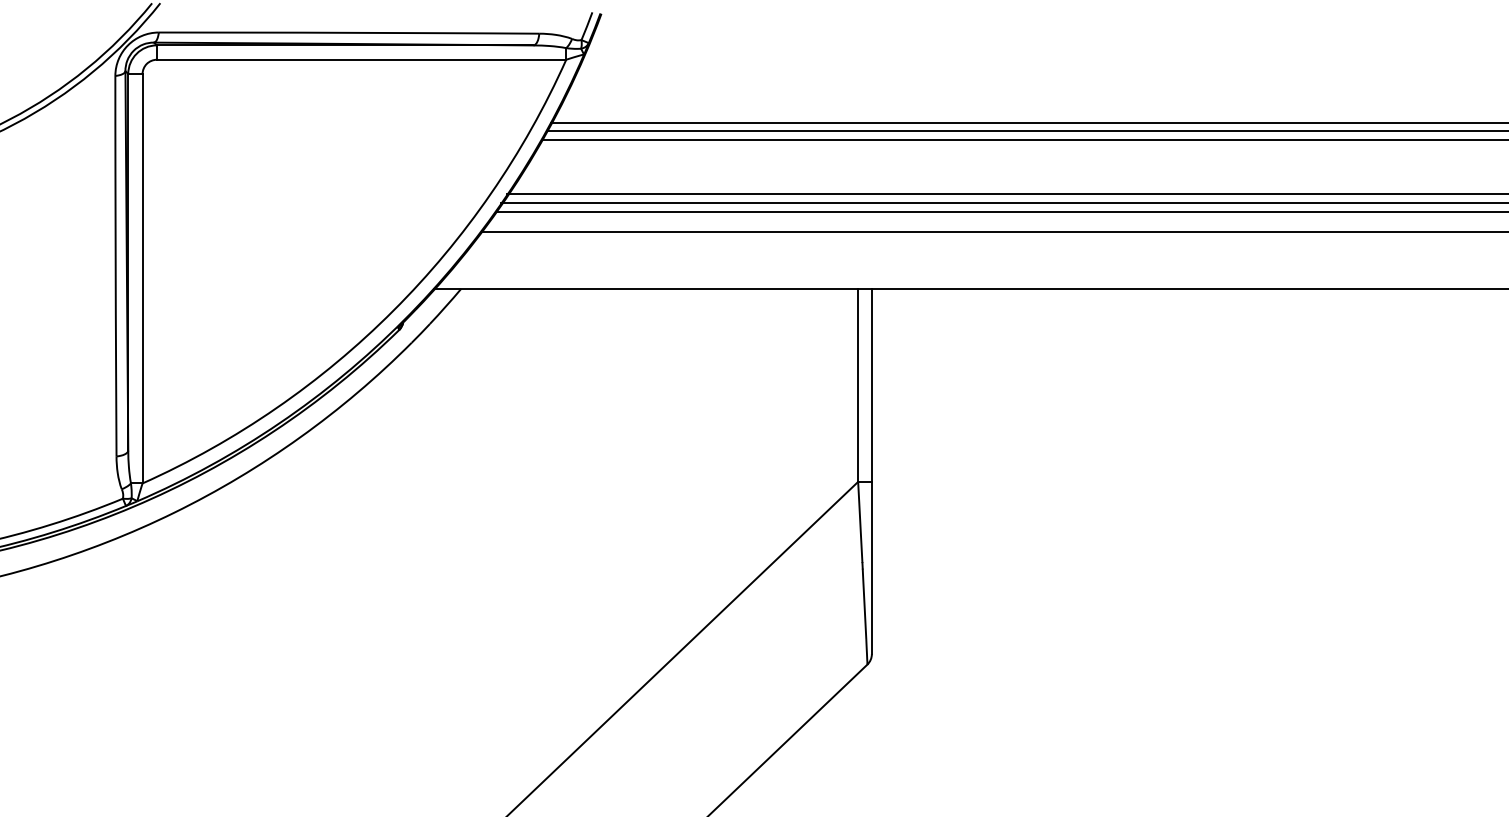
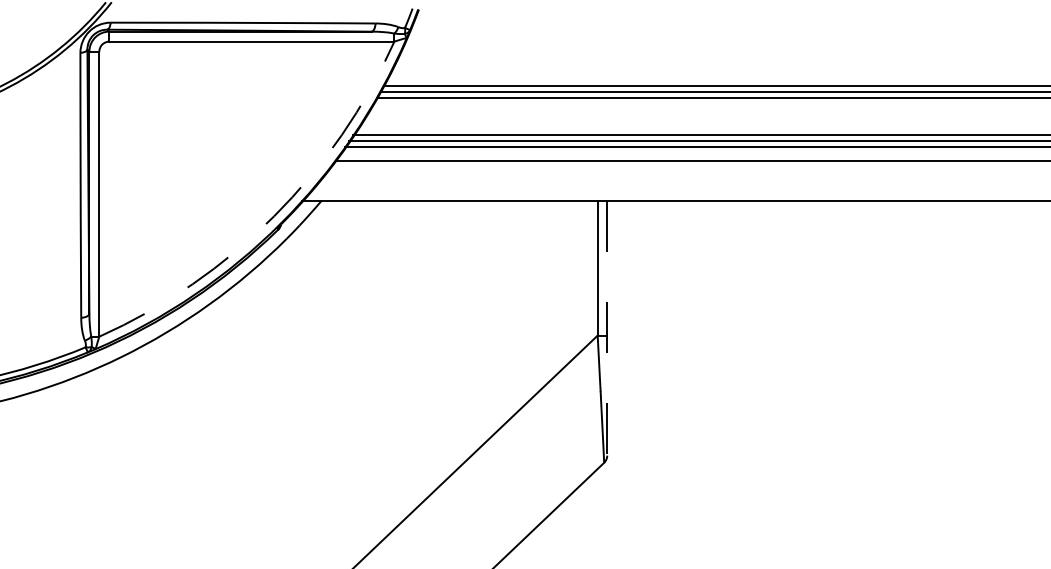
arc: (394, 310) -> (274, 216), solid -> dashed
line: (872, 471) -> (607, 328), solid -> dashed

